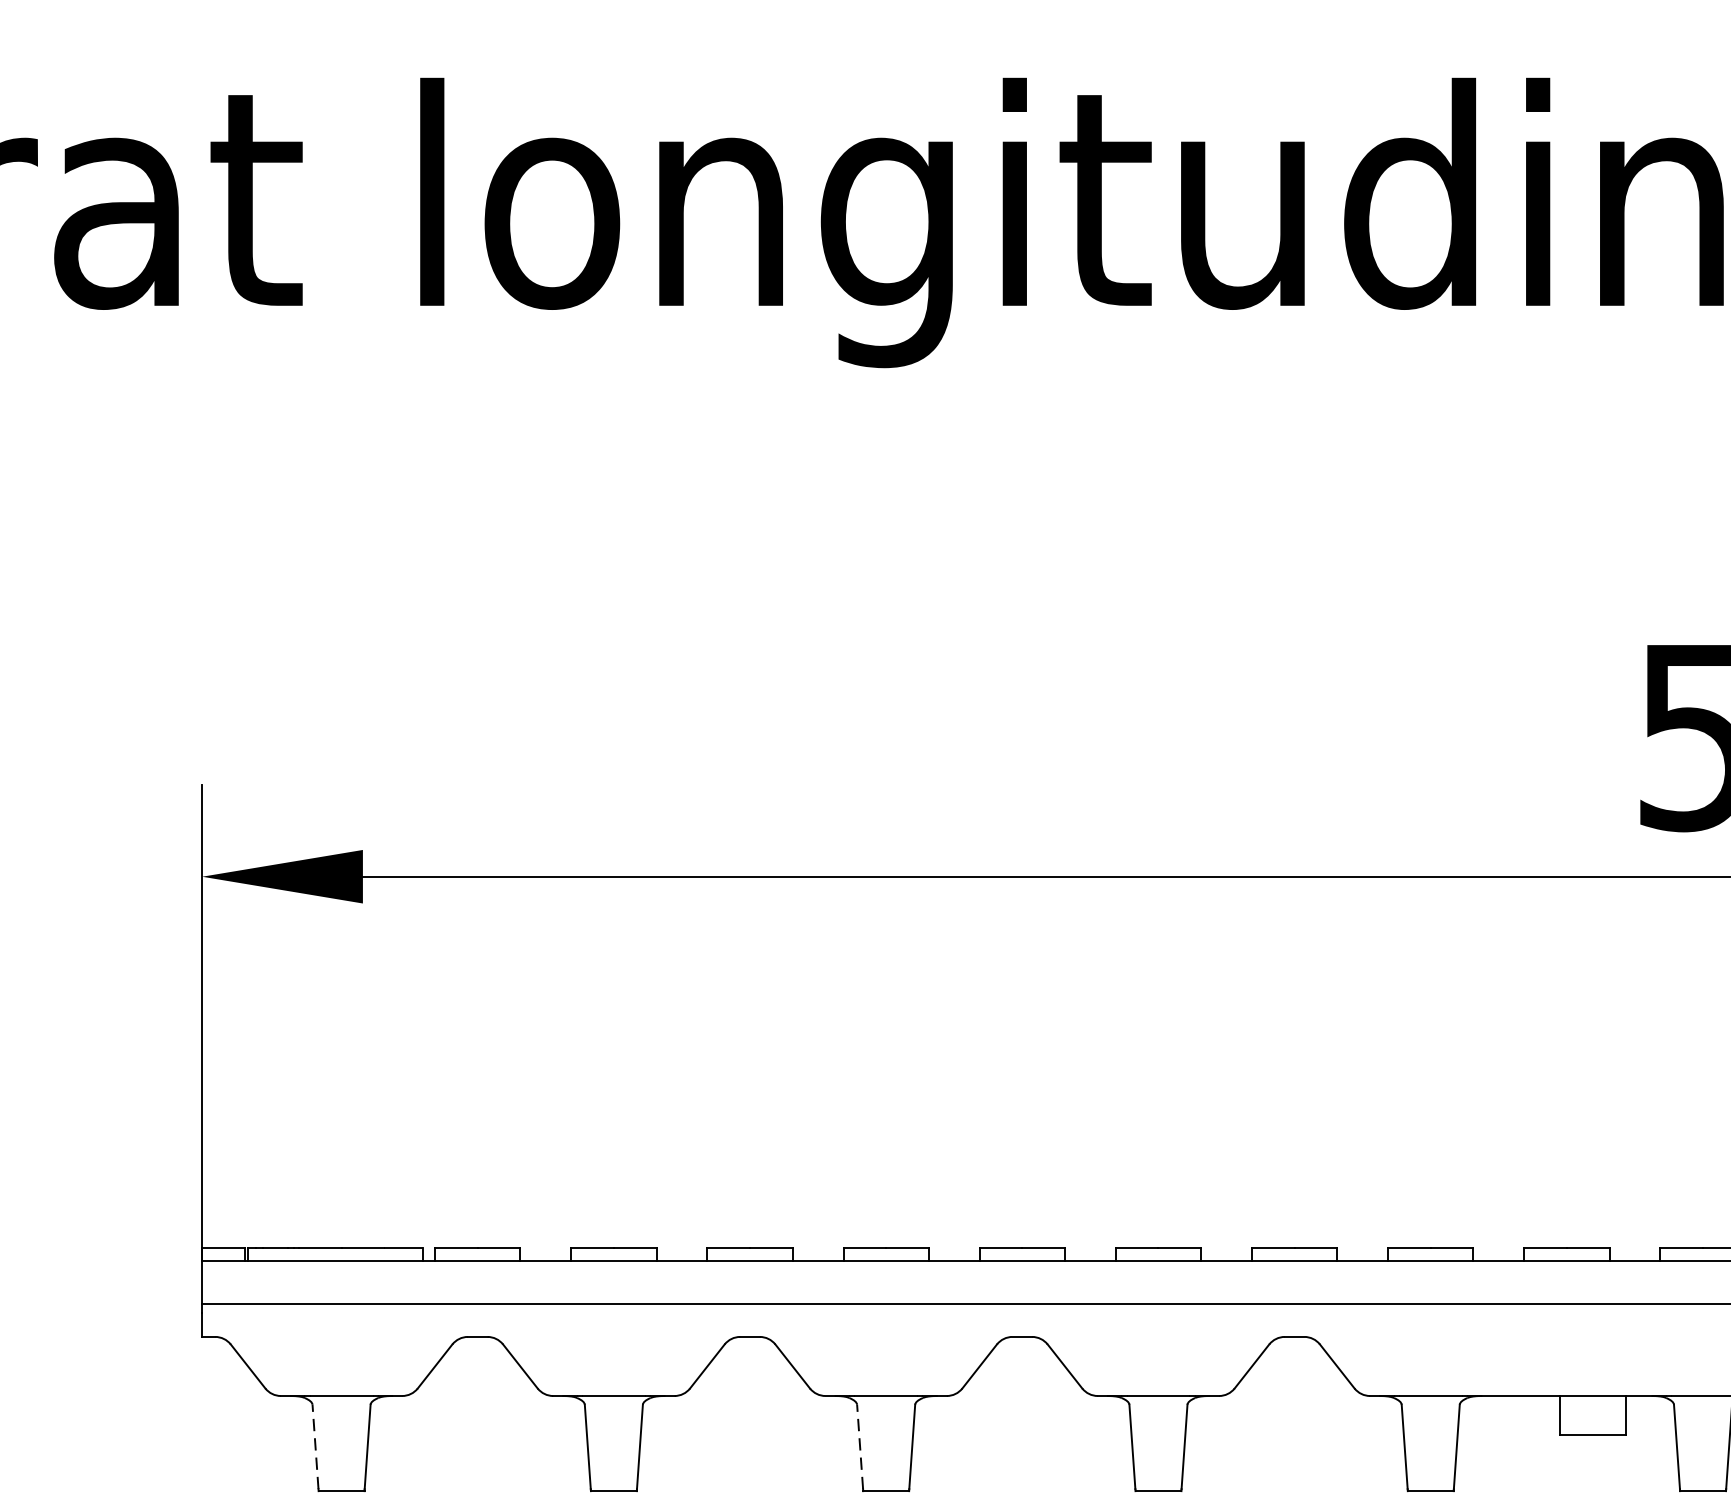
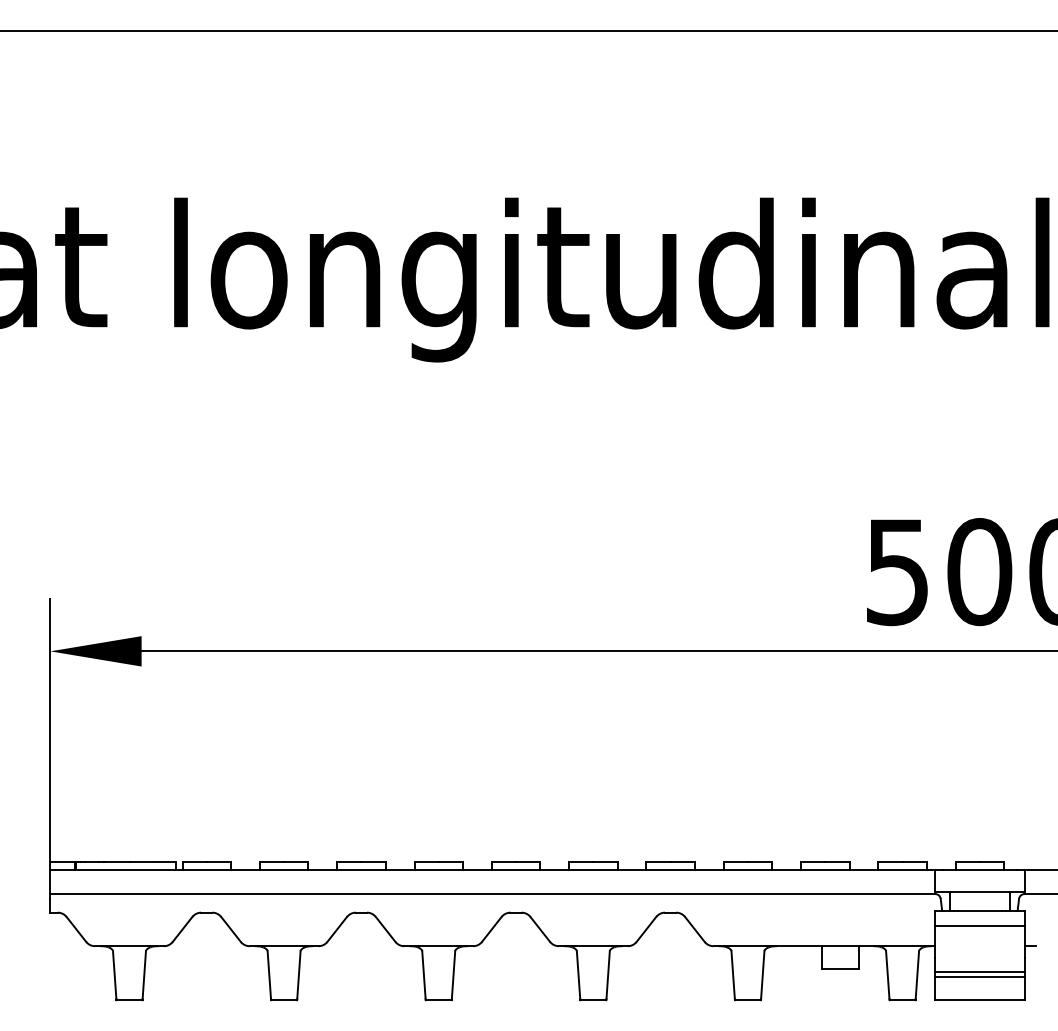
line: (315, 1445) -> (114, 974), dashed -> solid
line: (859, 1445) -> (423, 974), dashed -> solid

